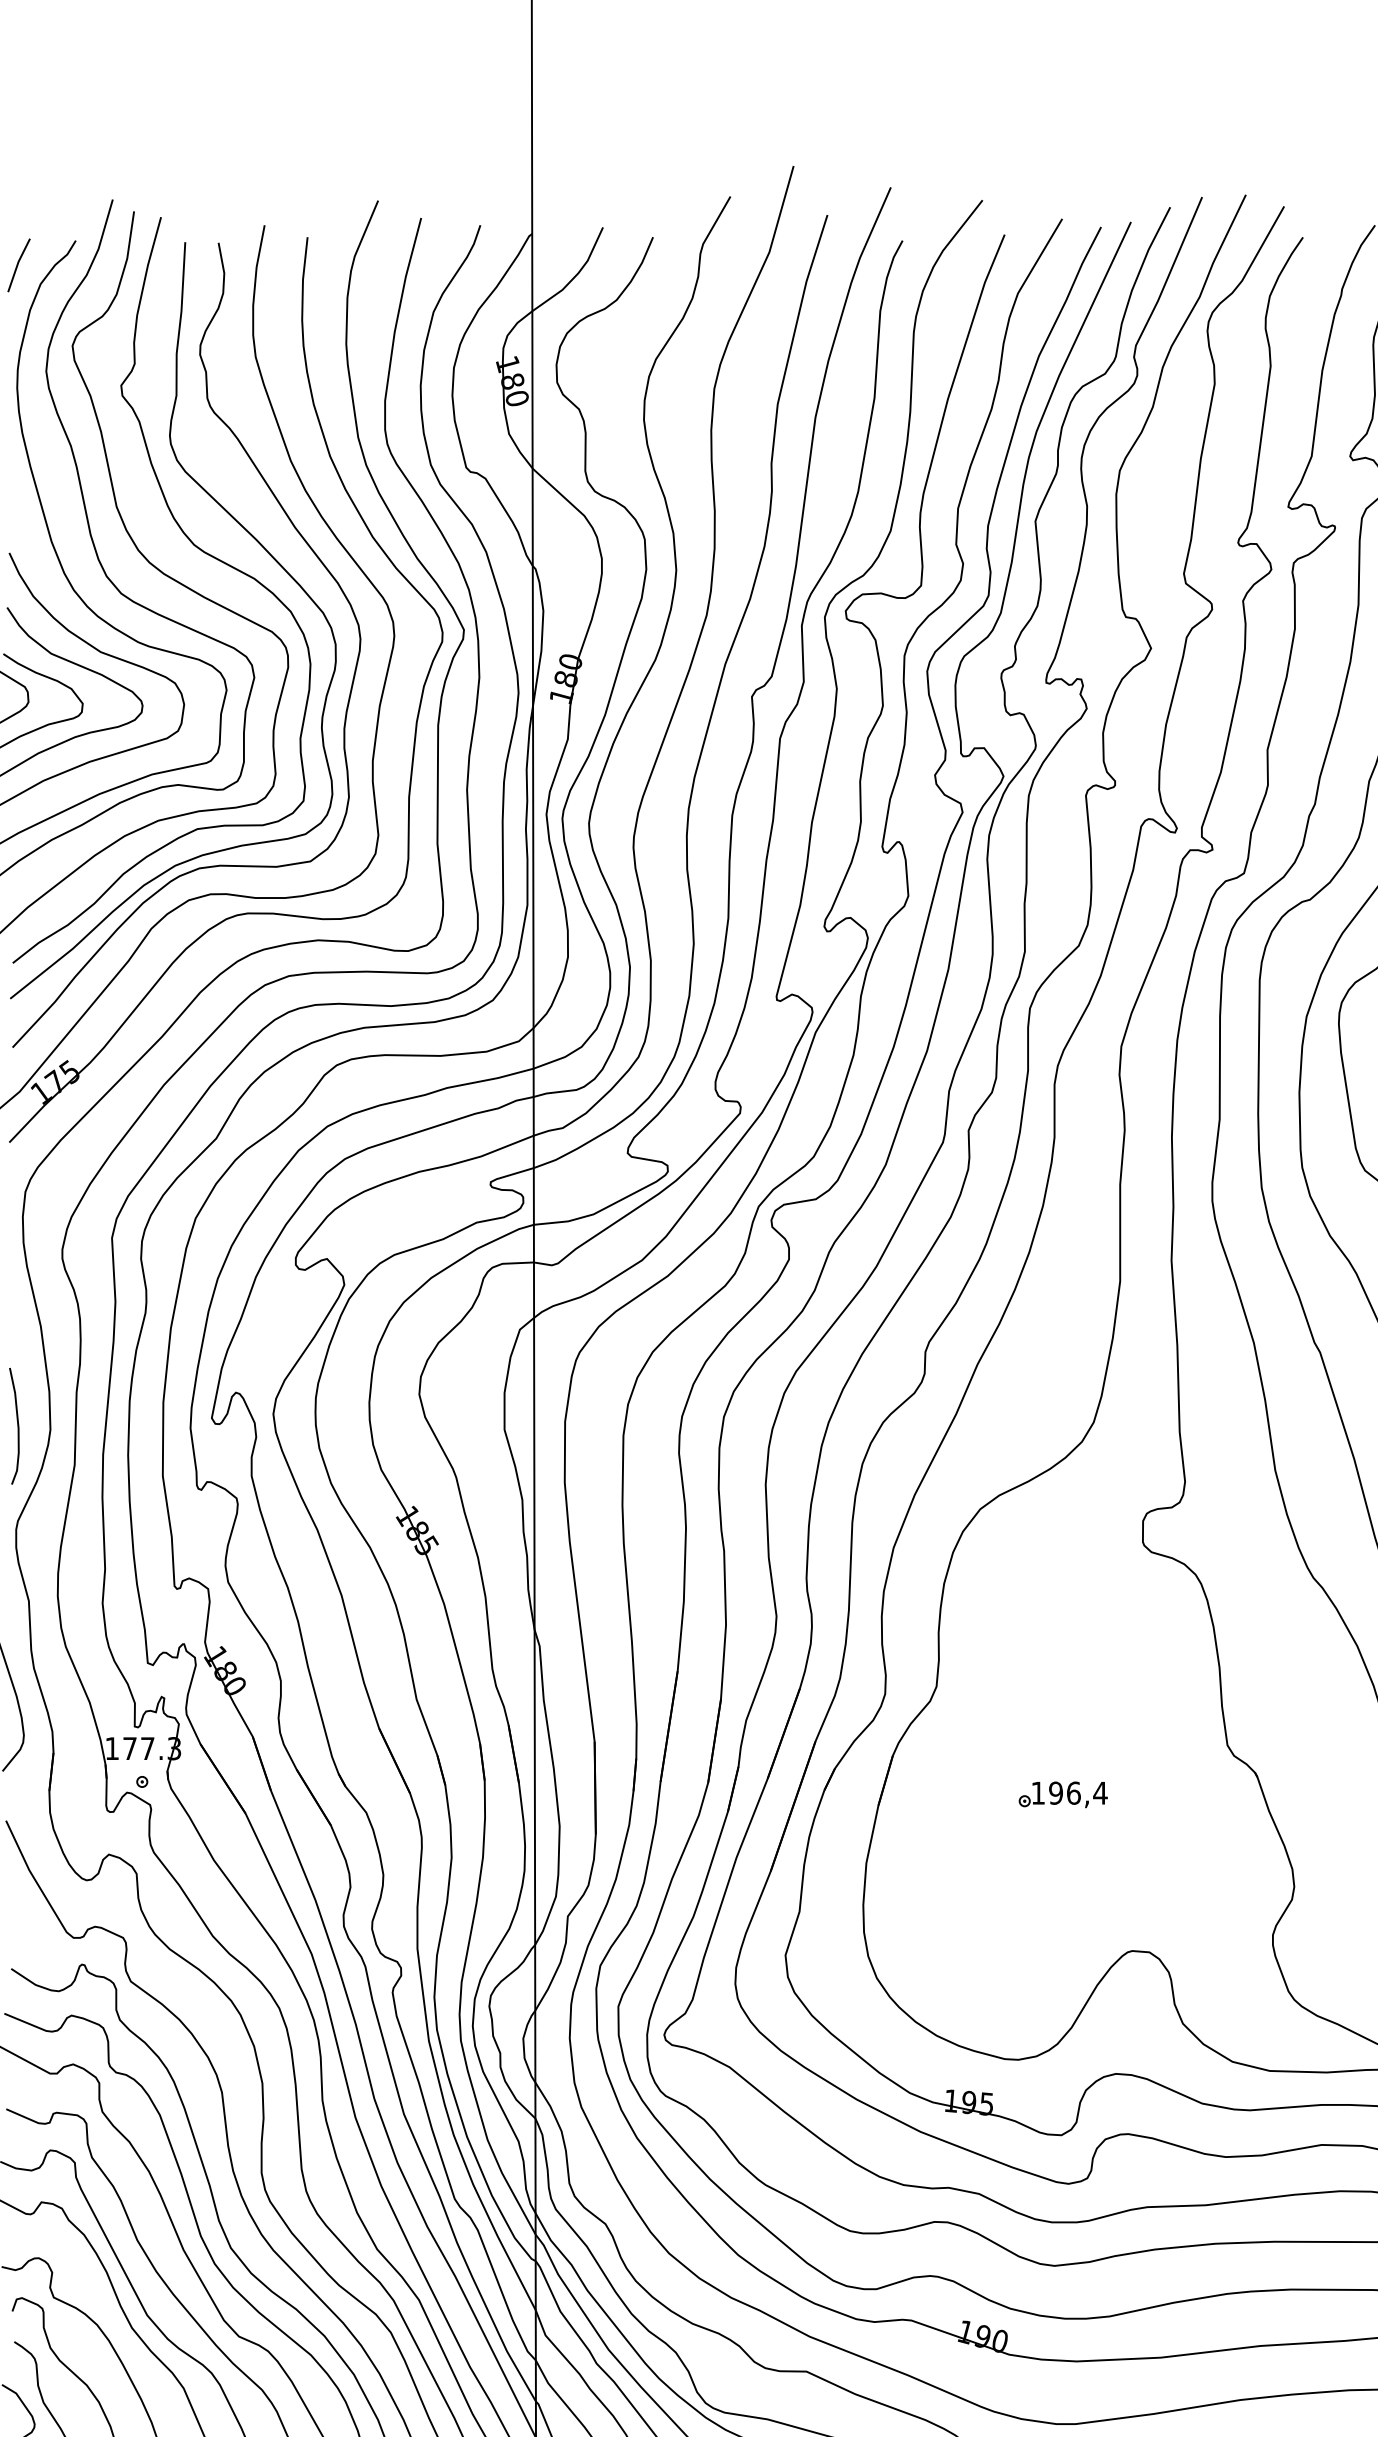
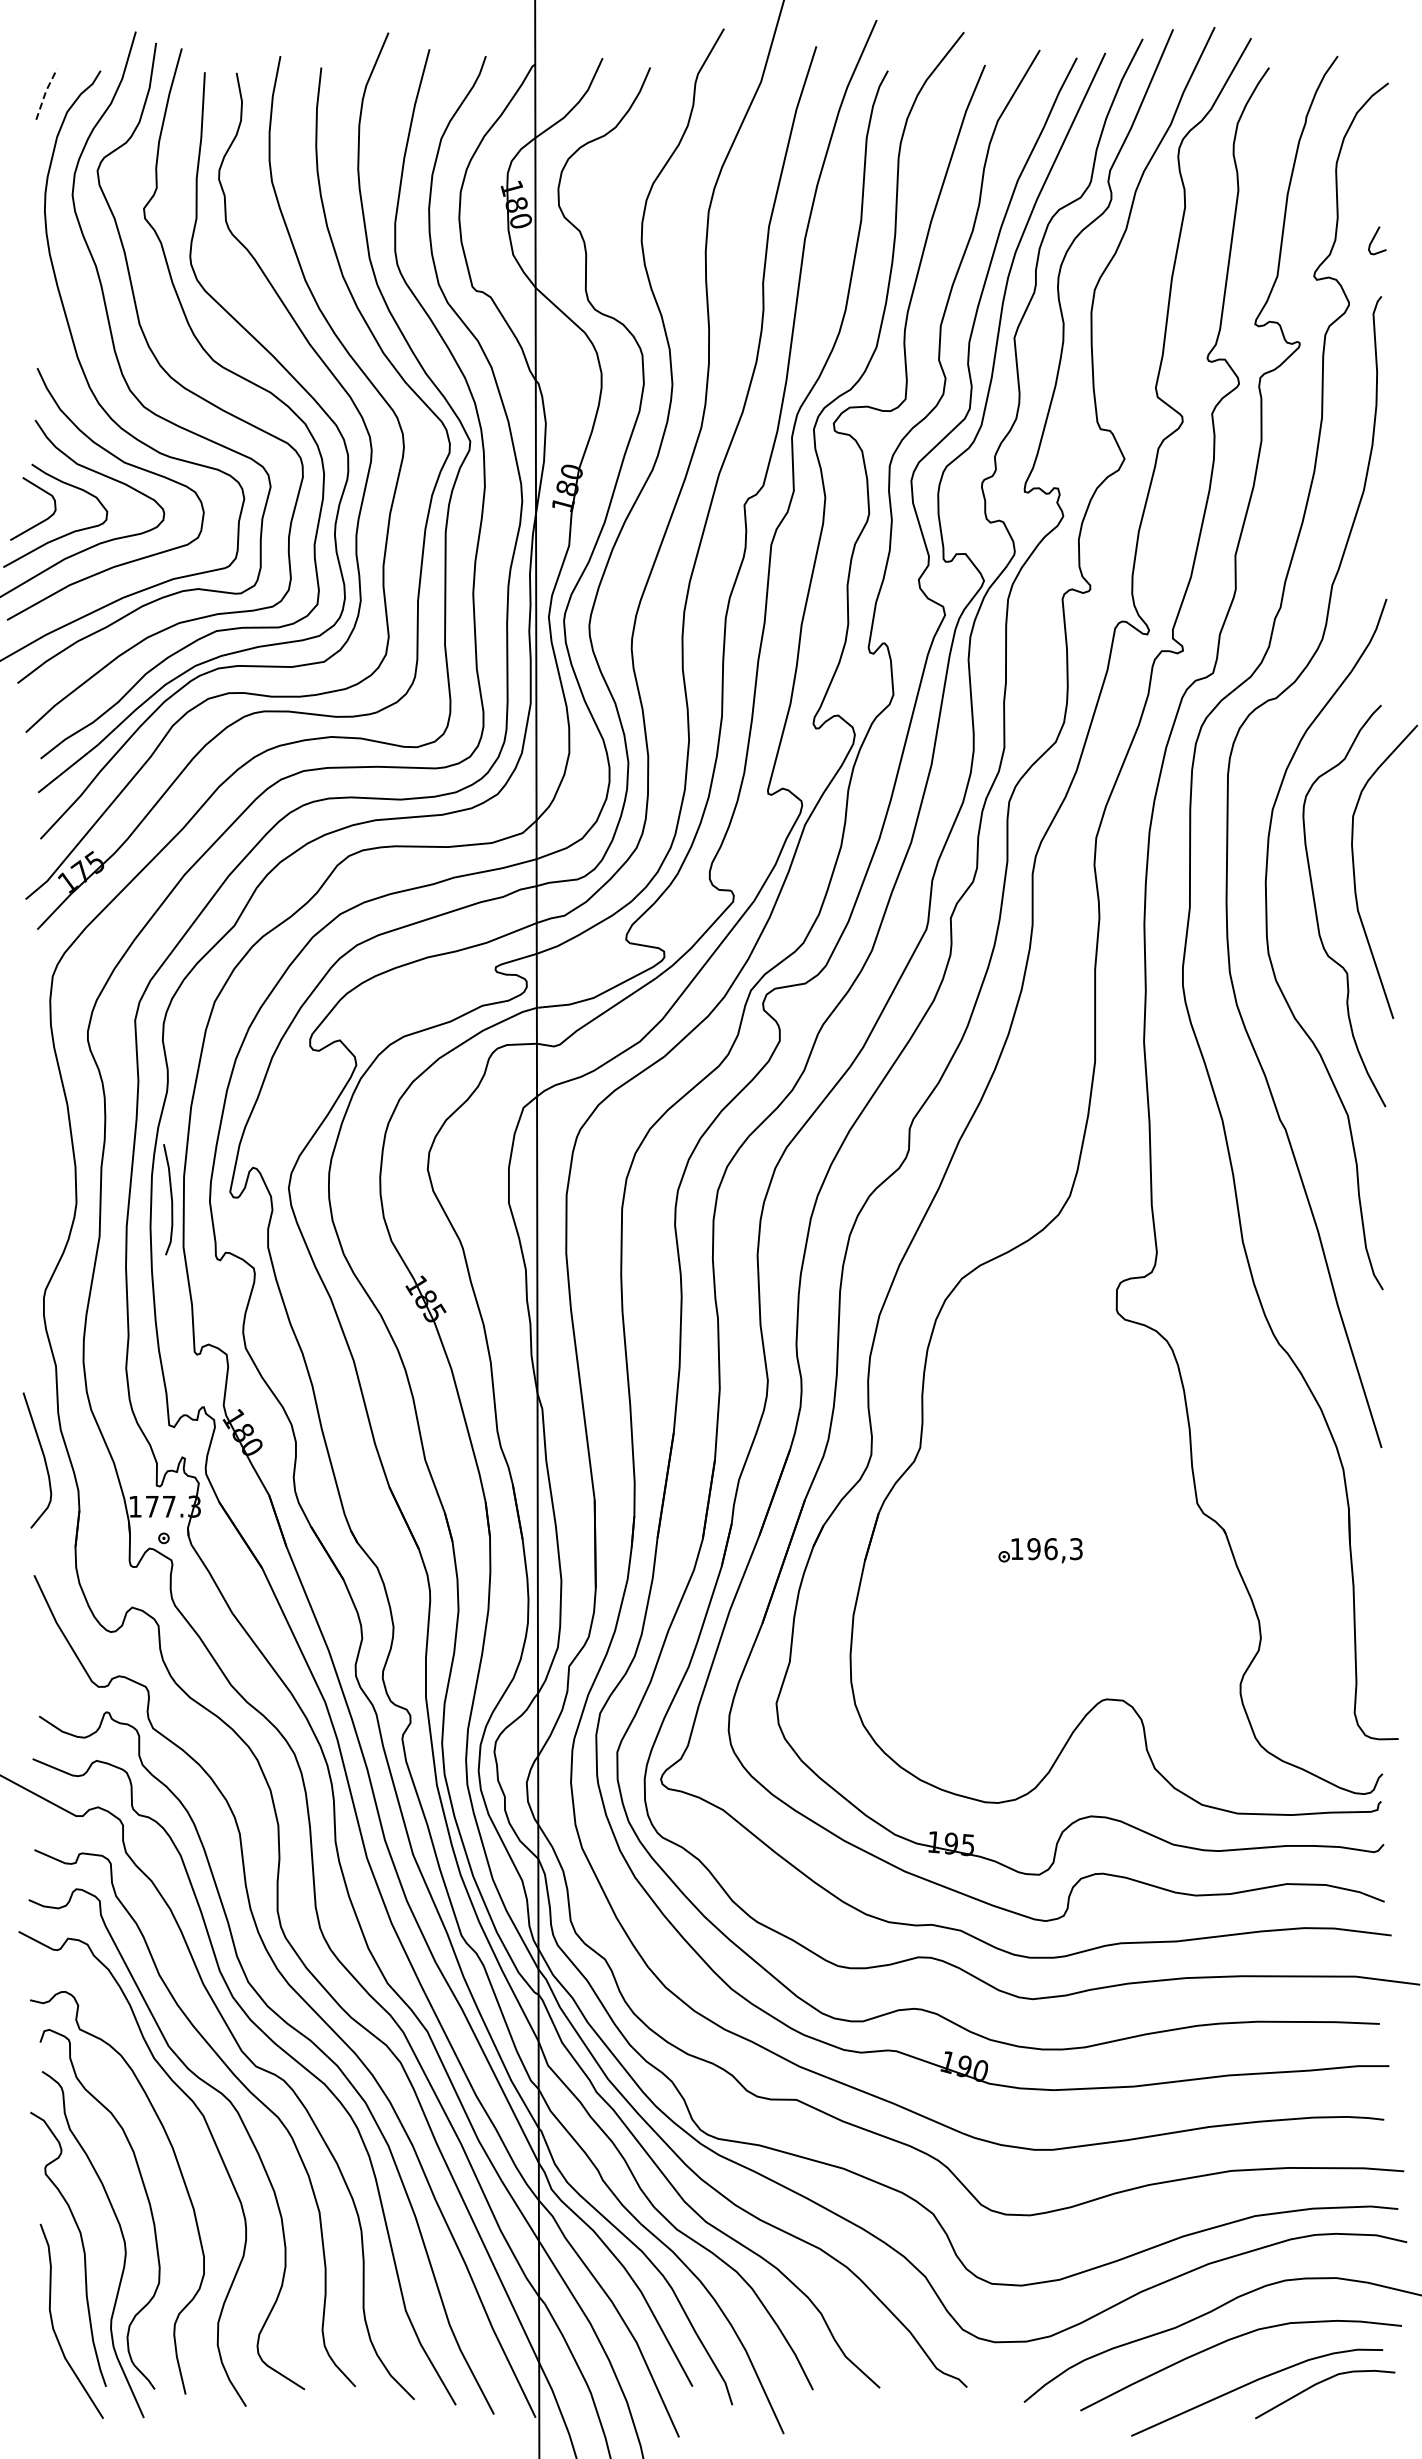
line: (17, 263) -> (45, 92), solid -> dashed
curve: (16, 1423) -> (170, 1197), moved
text: (1100, 1793) -> (1076, 1549), 196,4 -> 196,3

